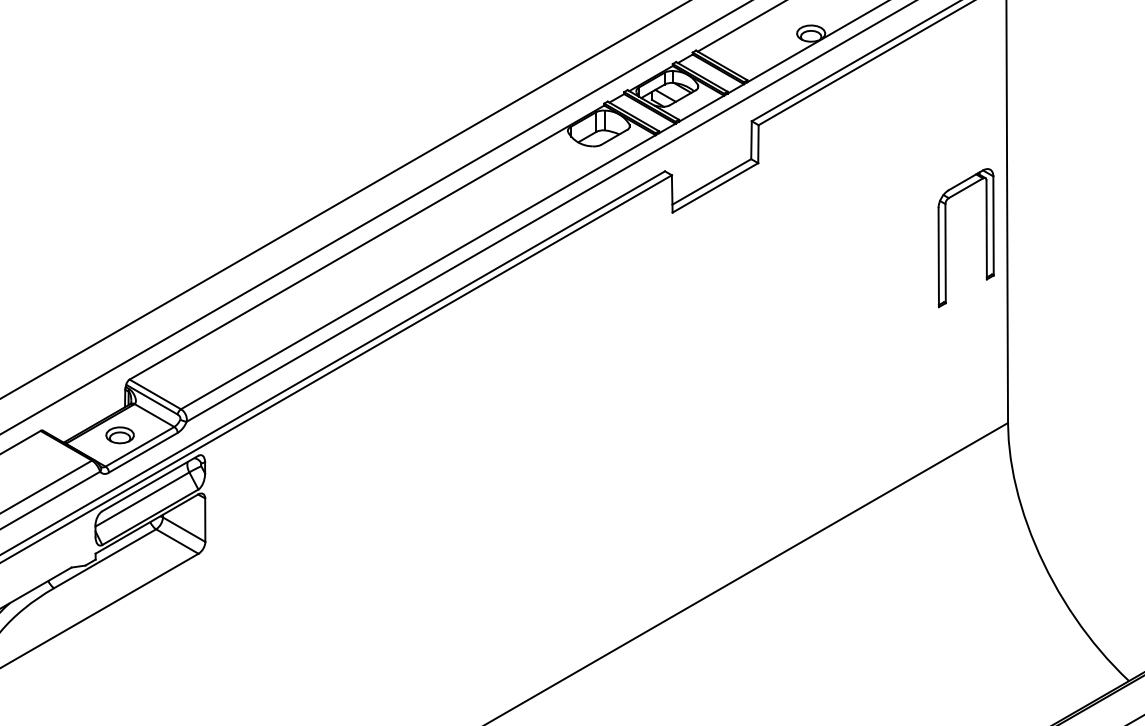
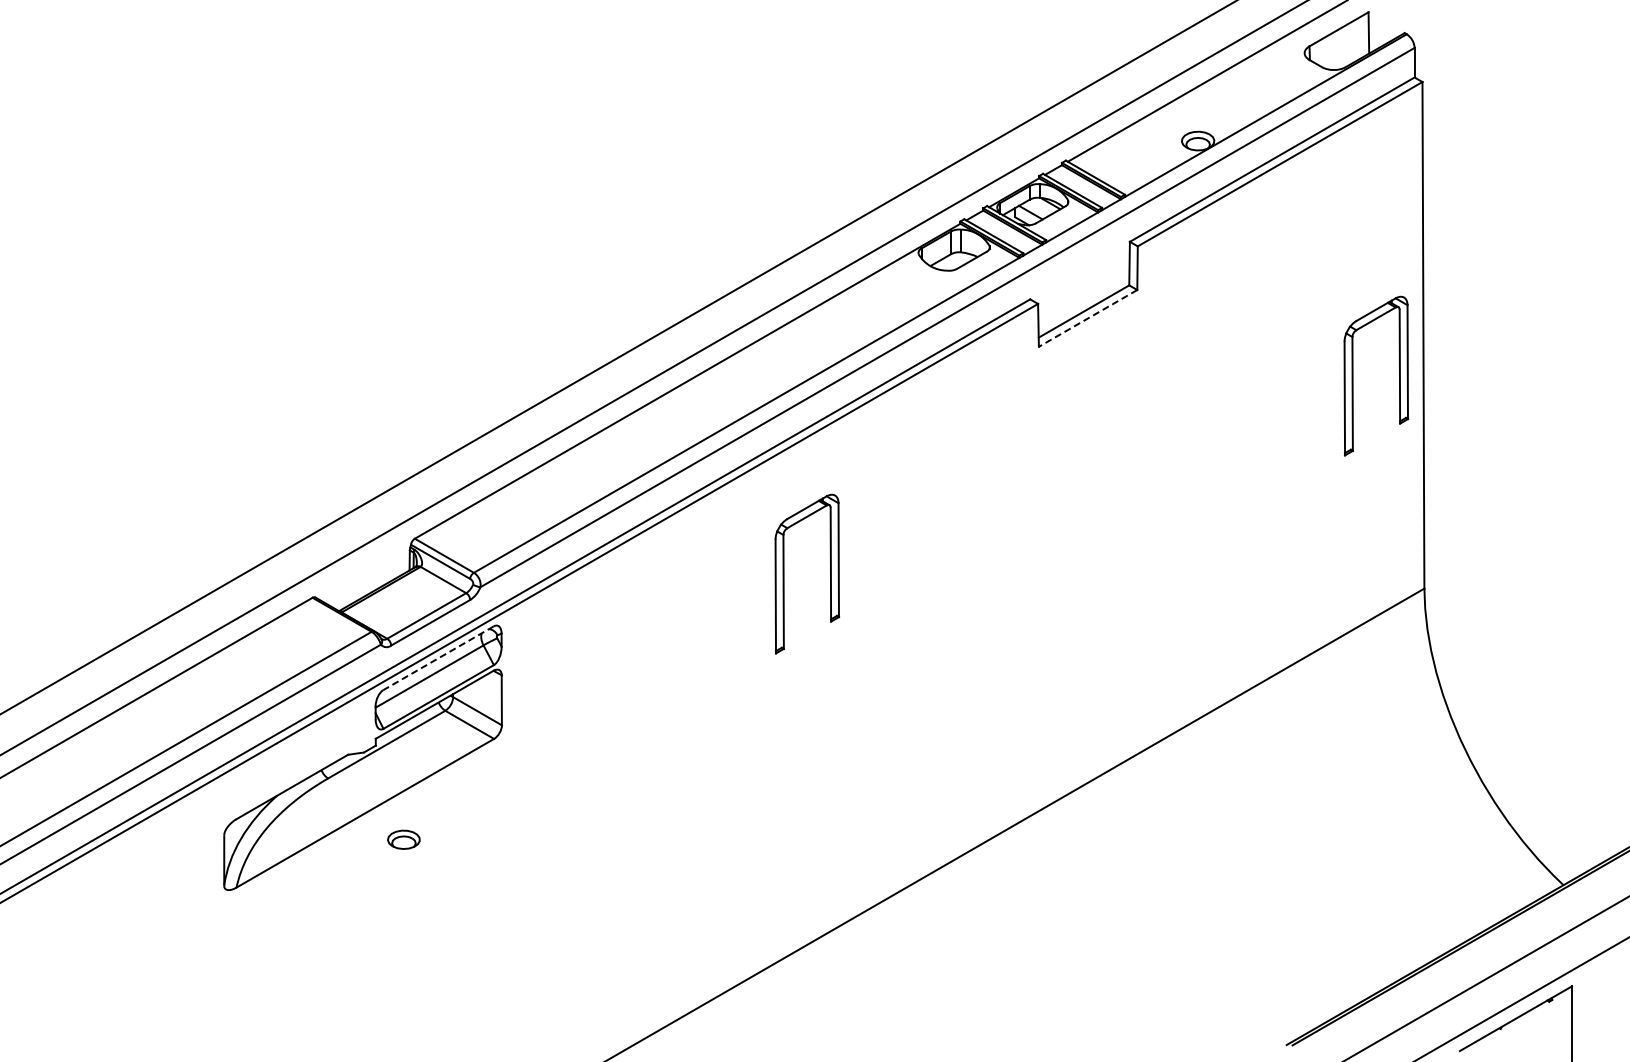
line: (715, 187) -> (1088, 318), solid -> dashed
part: (451, 409) -> (784, 573), added
part: (119, 435) -> (403, 839), moved
line: (150, 483) -> (438, 658), solid -> dashed

